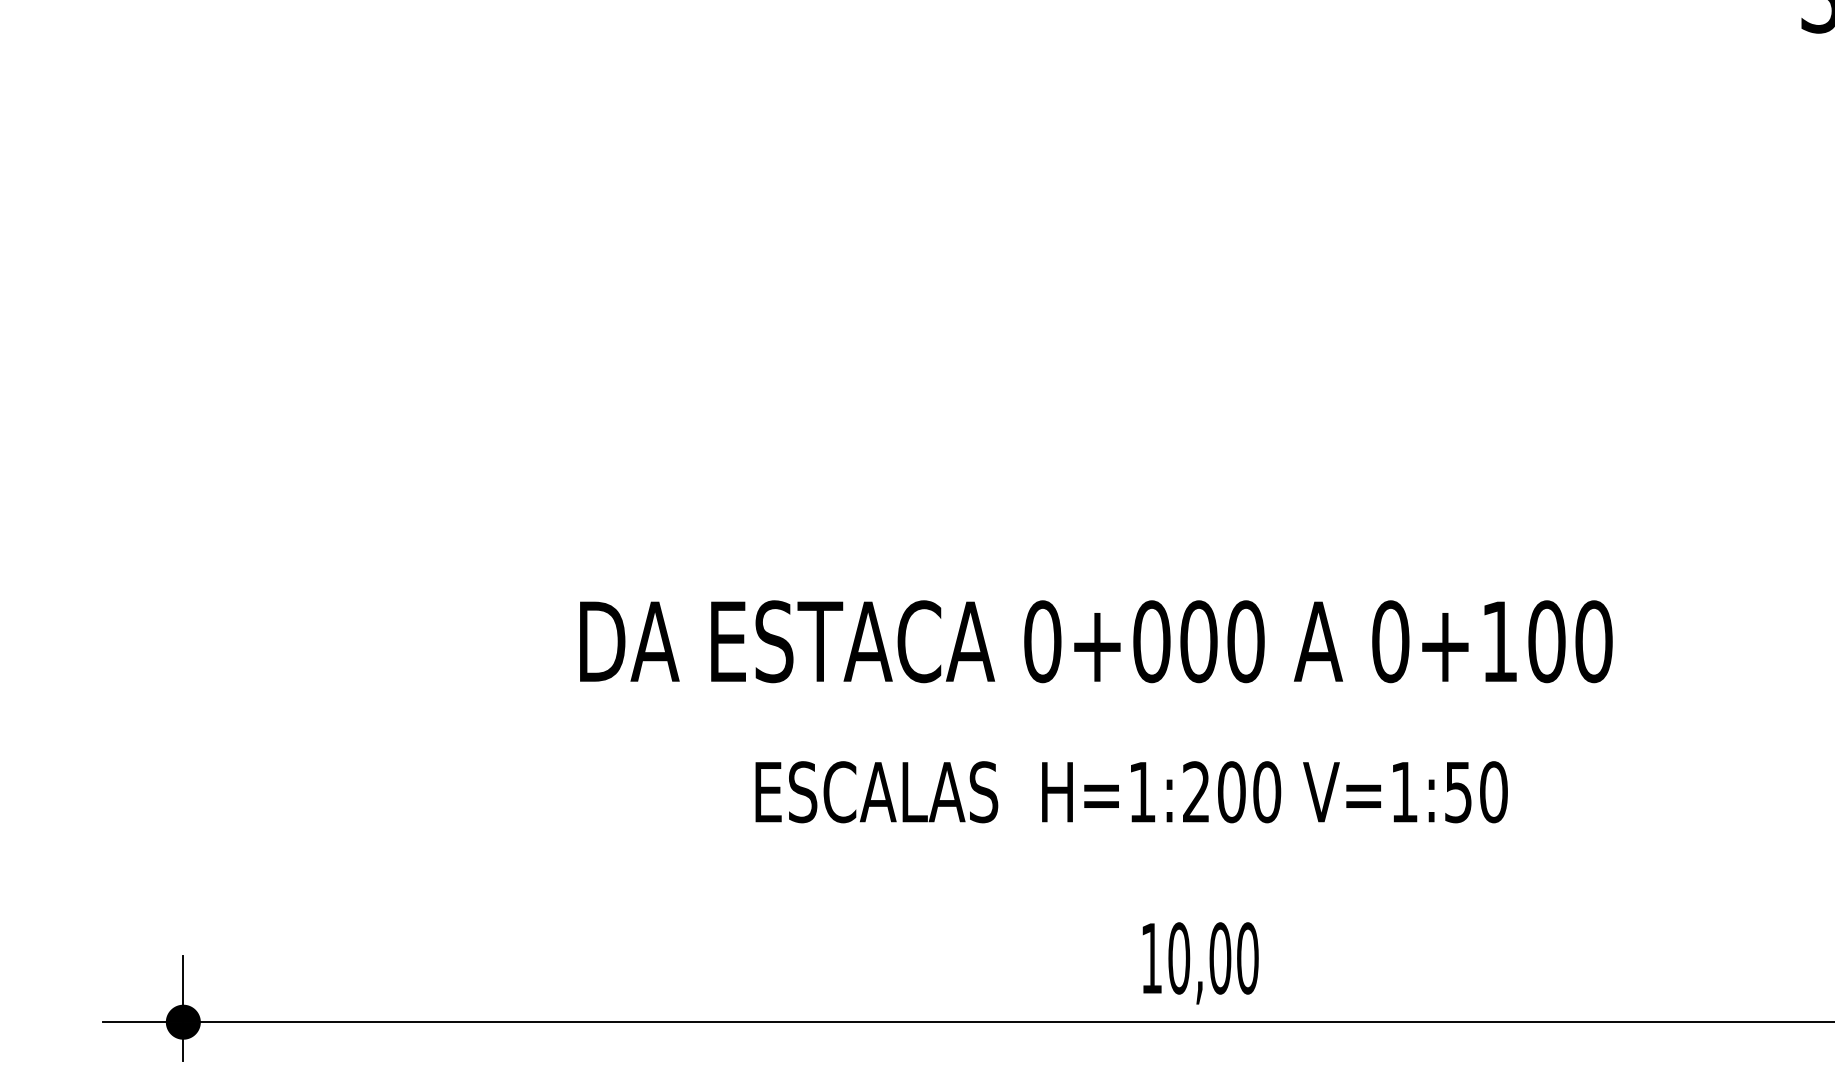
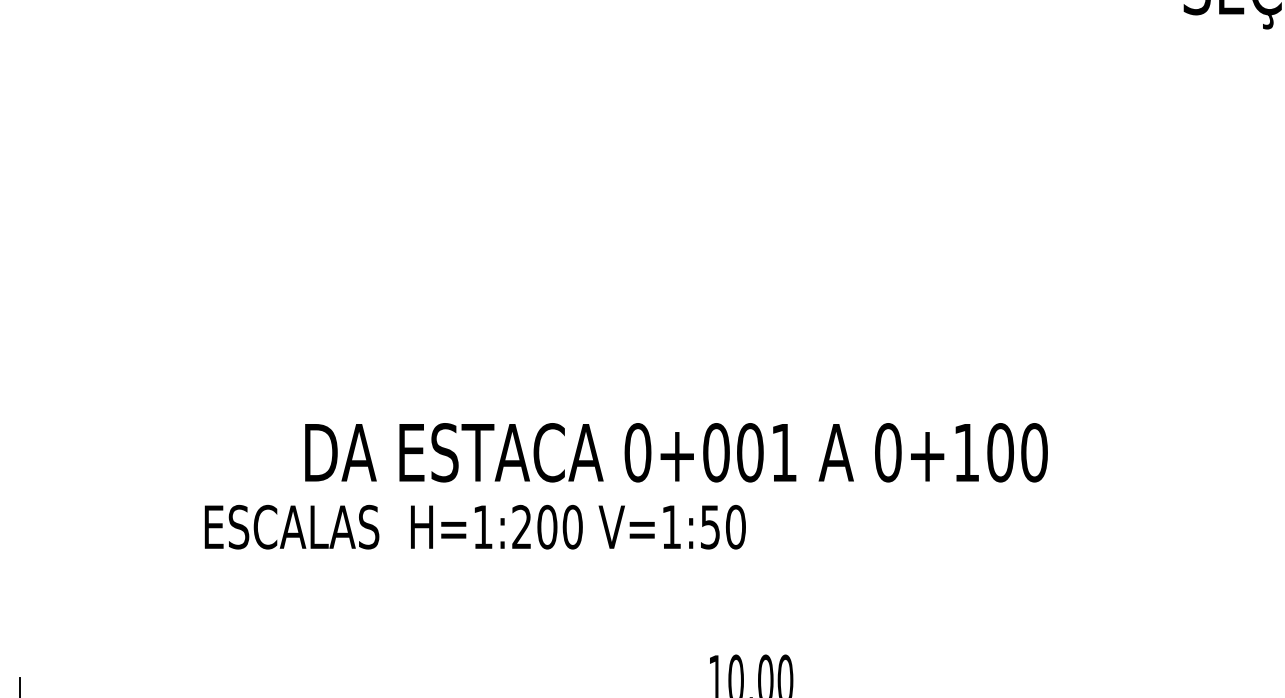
text: (1245, 641) -> (783, 452), 0+000 -> 0+001
text: (1131, 792) -> (475, 527), moved

